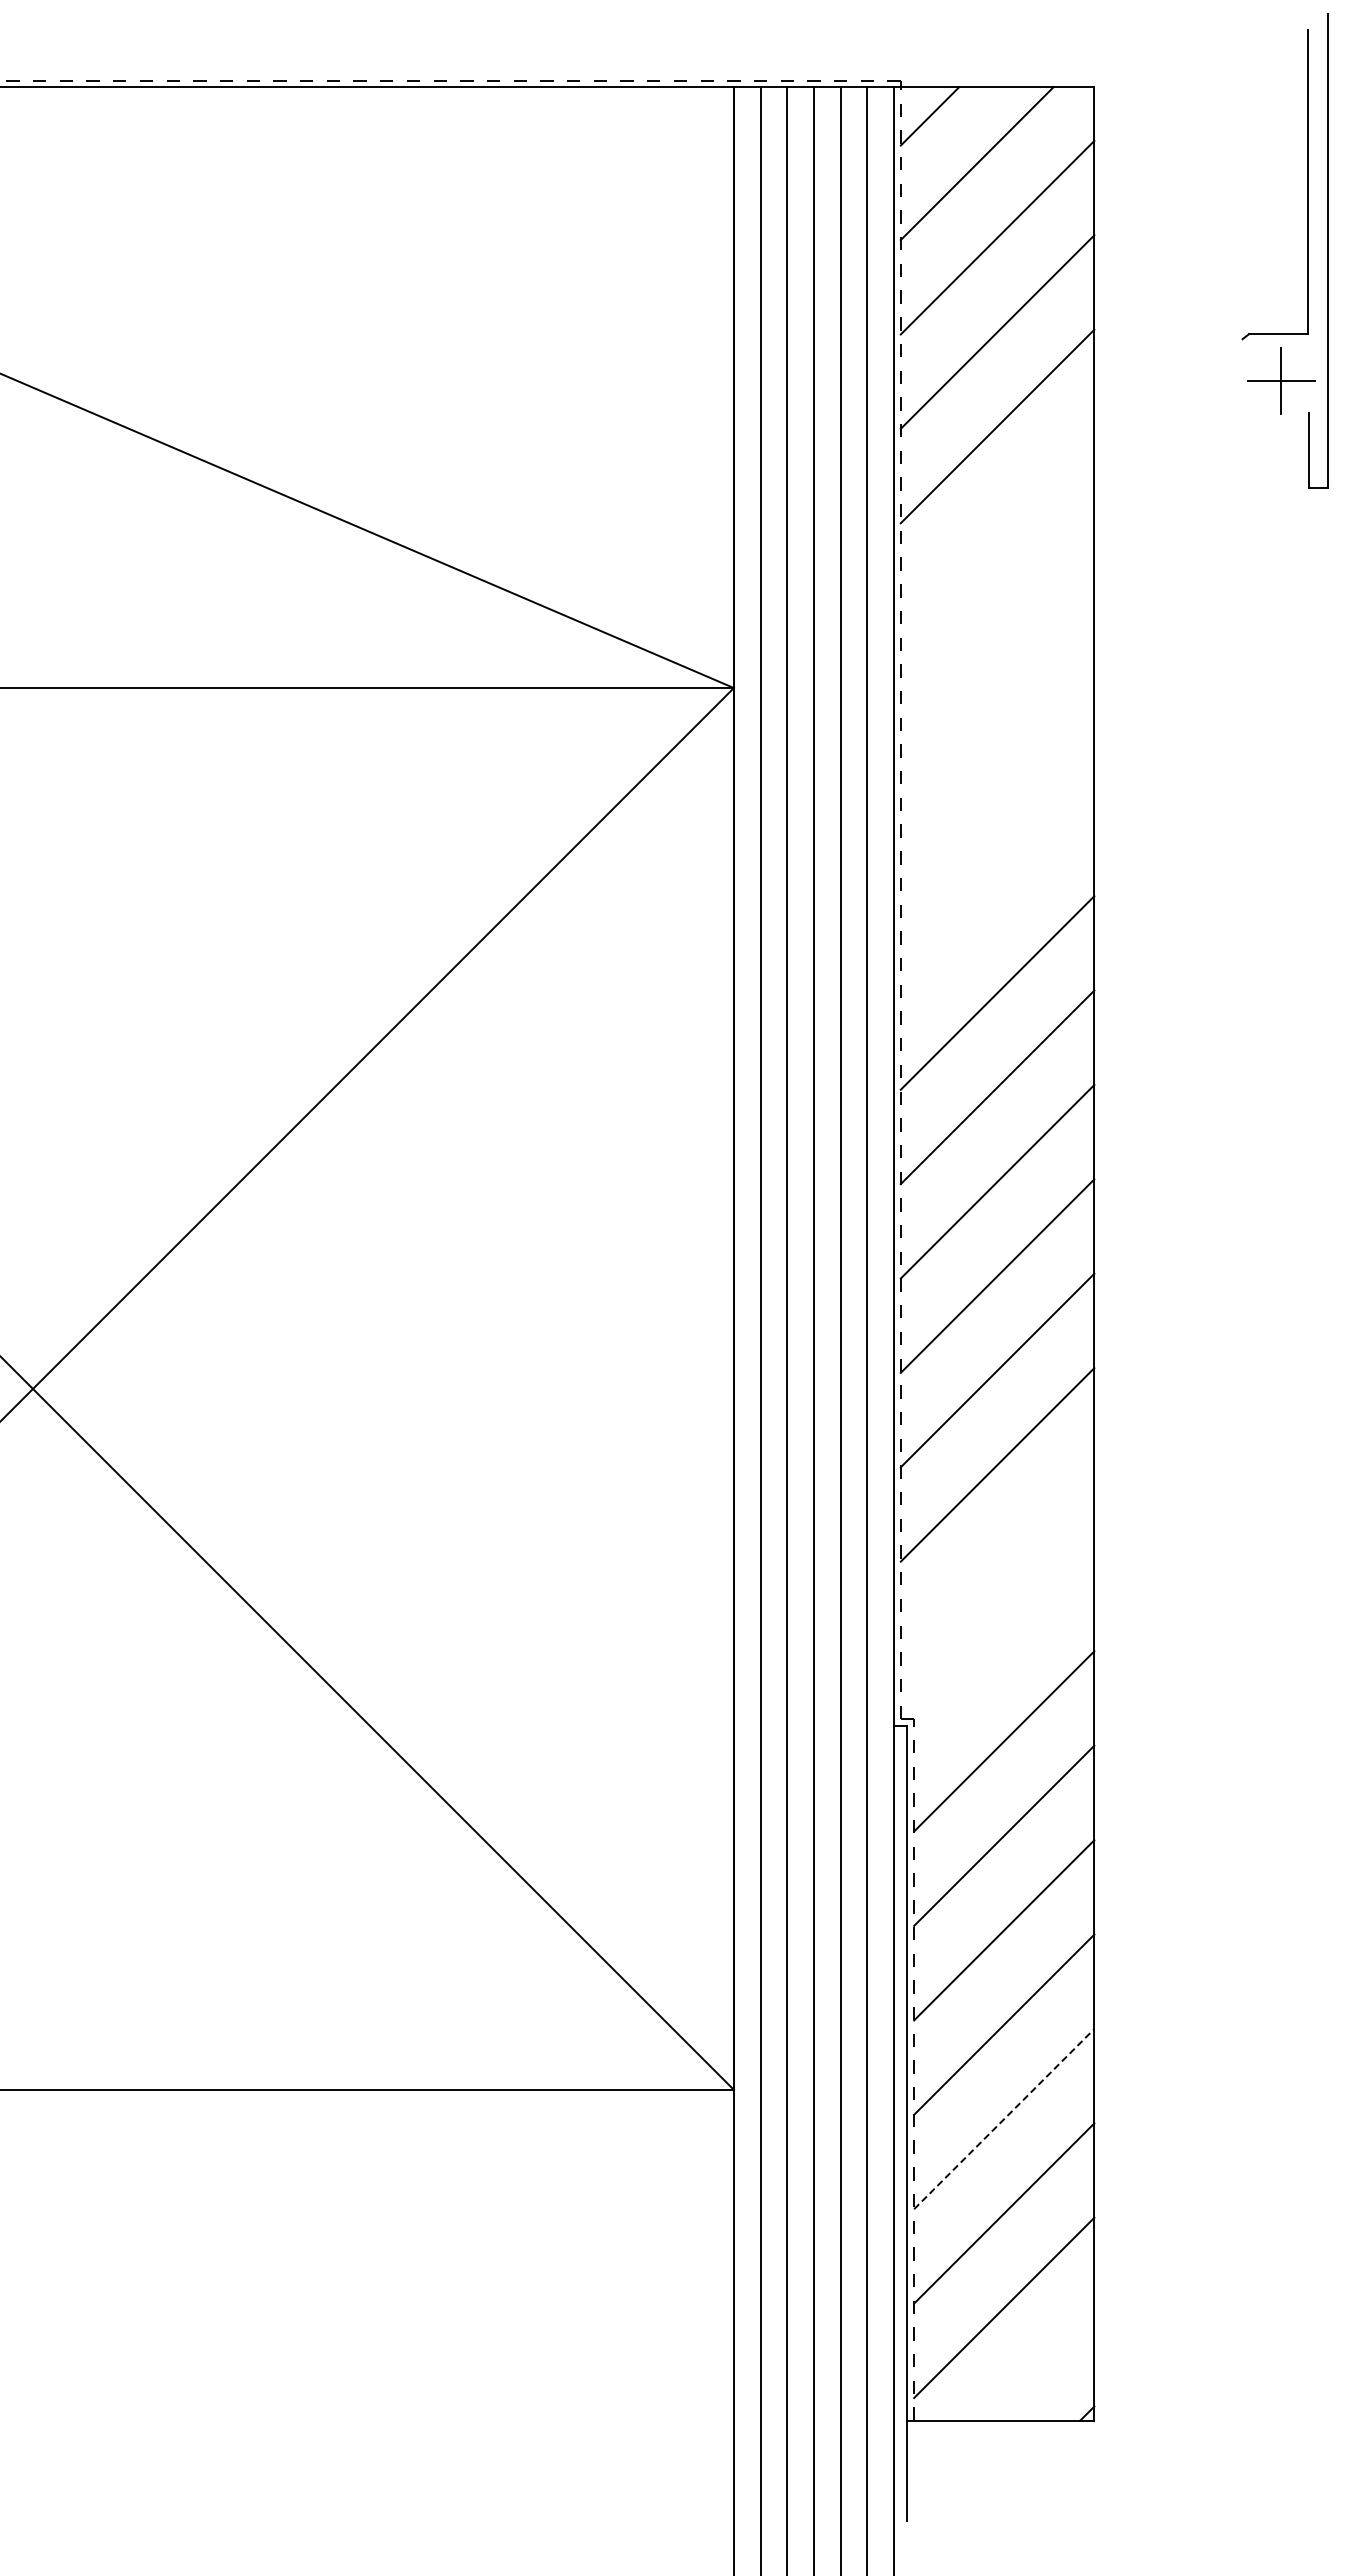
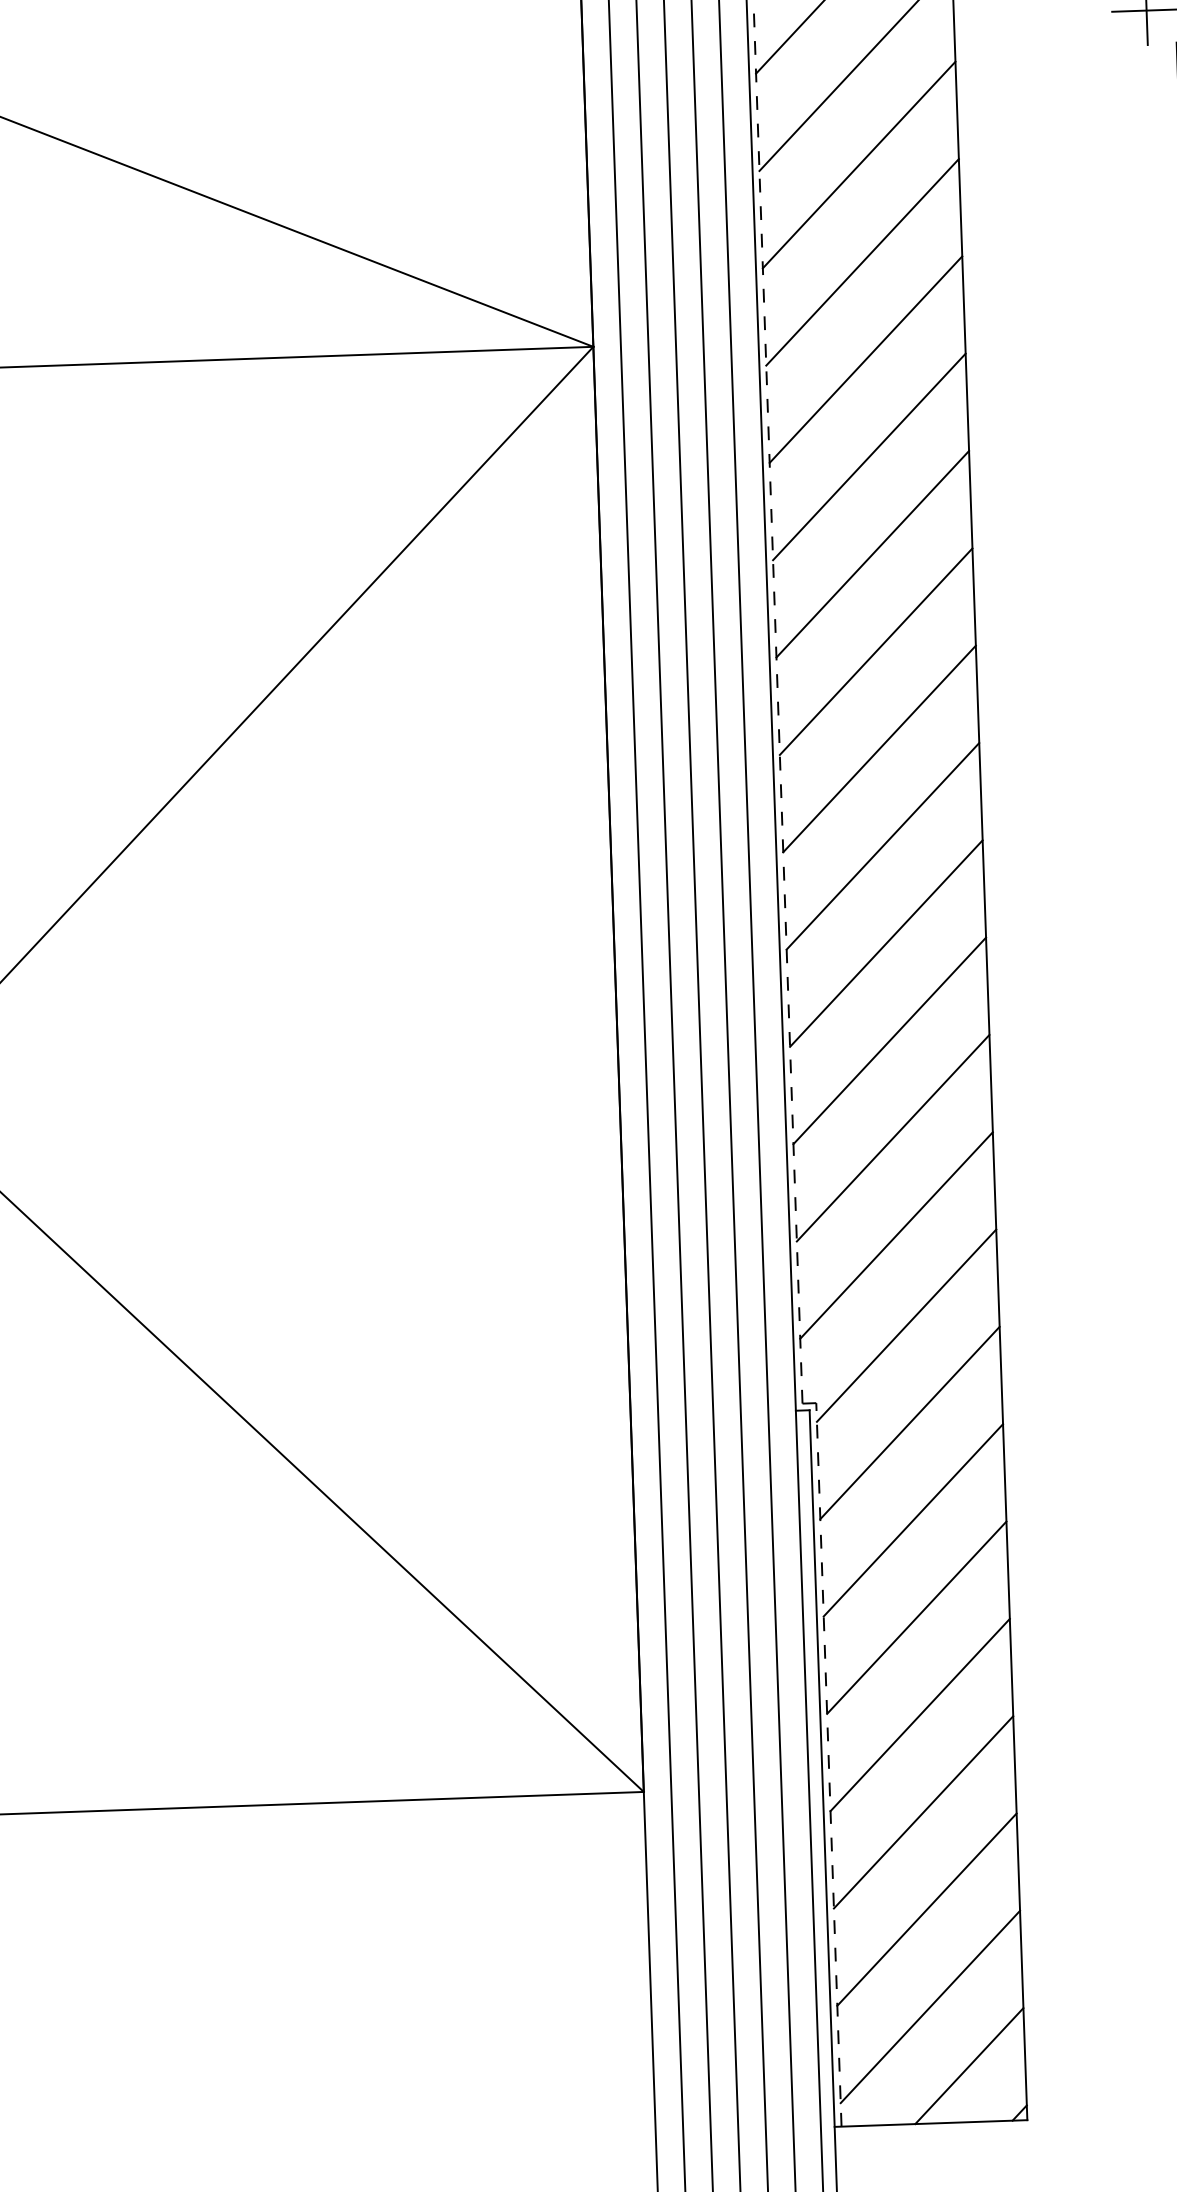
line: (997, 520) -> (859, 164), added
line: (997, 615) -> (862, 262), added
line: (997, 709) -> (865, 359), added
line: (997, 803) -> (869, 456), added
line: (997, 898) -> (872, 554), added
line: (997, 1559) -> (896, 1235), added
line: (1004, 1646) -> (906, 1325), added
line: (1004, 2118) -> (923, 1811), dashed -> solid
line: (1039, 2366) -> (968, 2066), added

